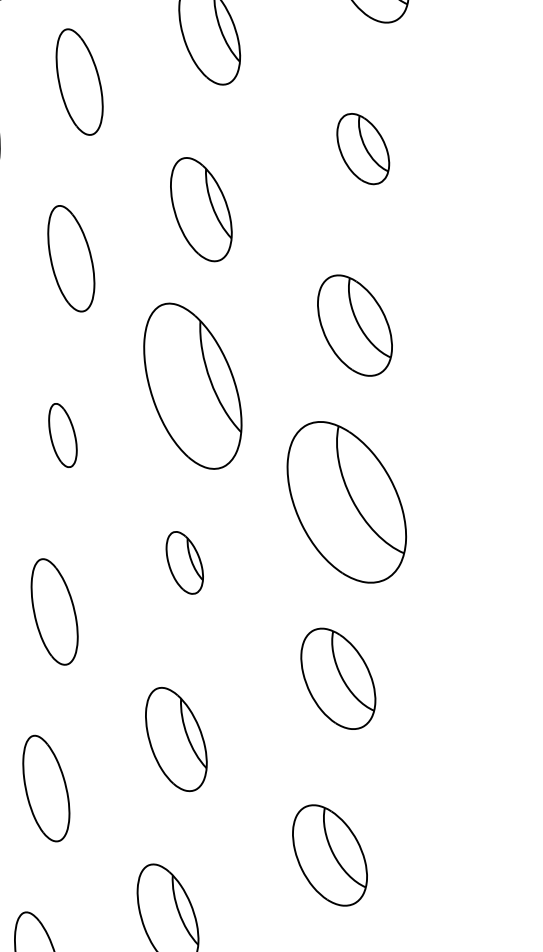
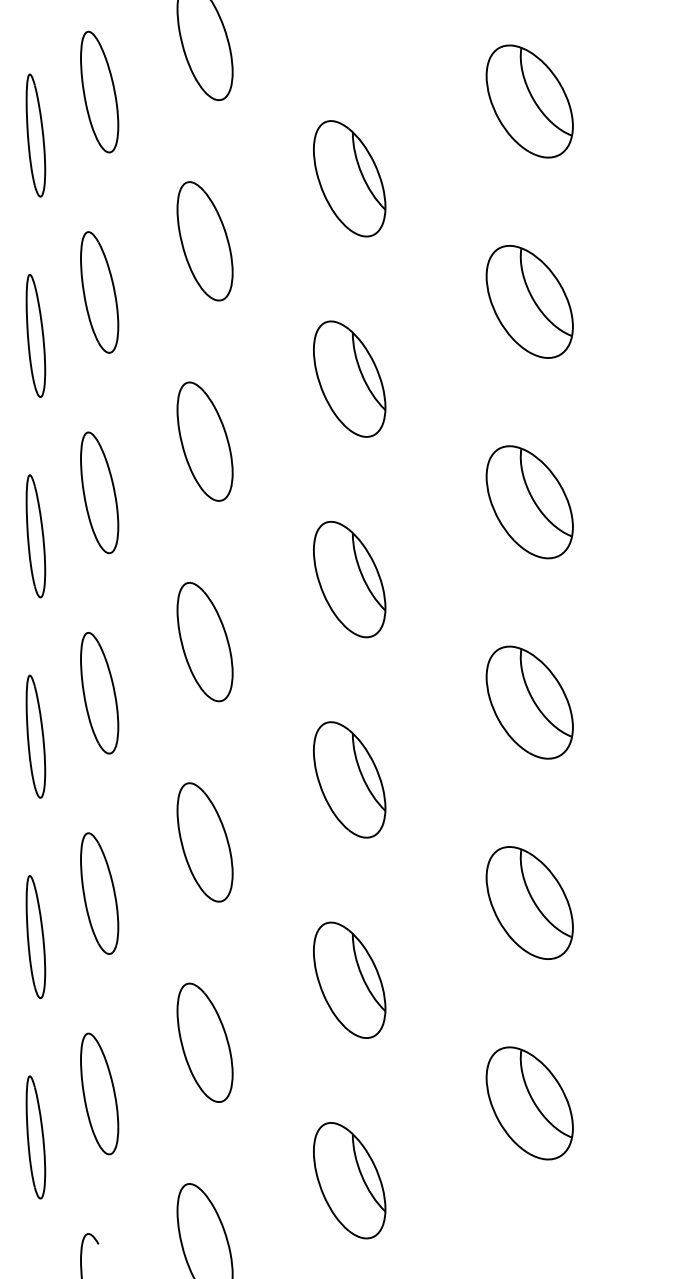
part: (363, 148) -> (529, 301), size x1.43
part: (192, 386) -> (349, 579), size x0.62
part: (62, 435) -> (204, 642), size x1.67
part: (346, 502) -> (529, 702), size x0.62
part: (184, 562) -> (349, 779), size x1.67

